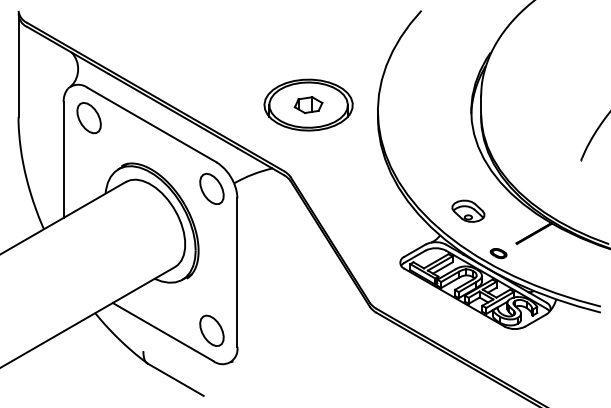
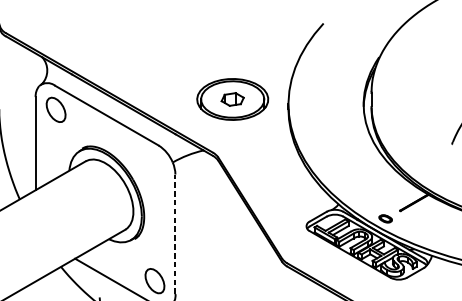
part: (211, 188) -> (154, 166), removed
part: (468, 210) -> (361, 184), removed
line: (237, 272) -> (175, 234), solid -> dashed

